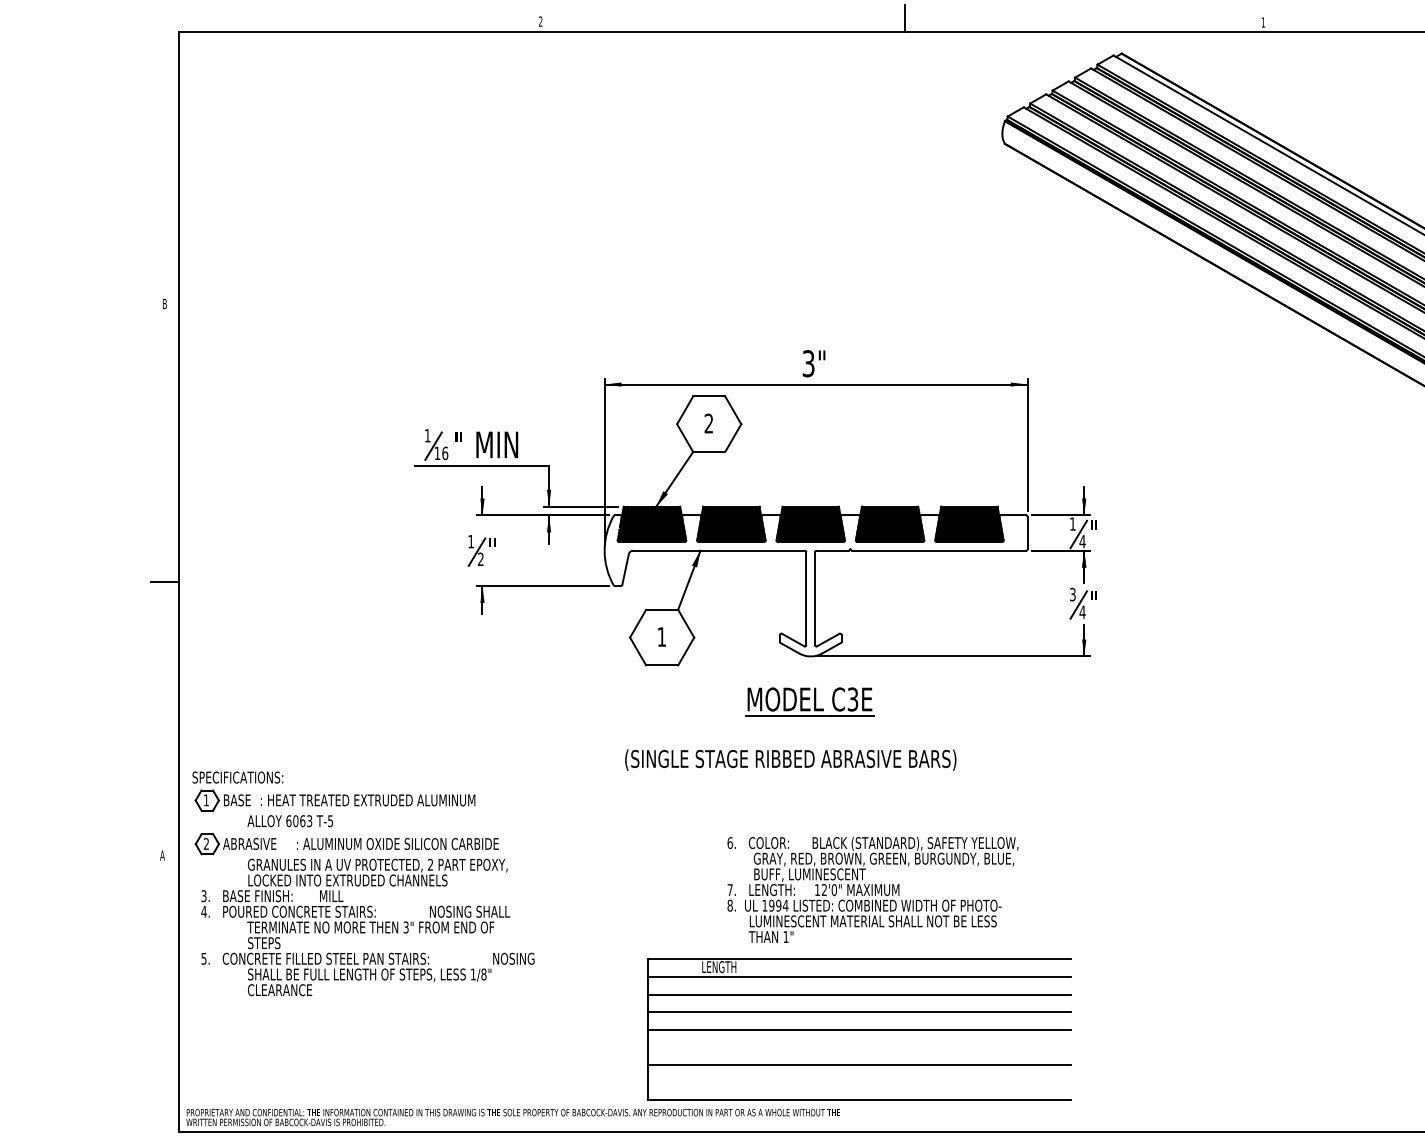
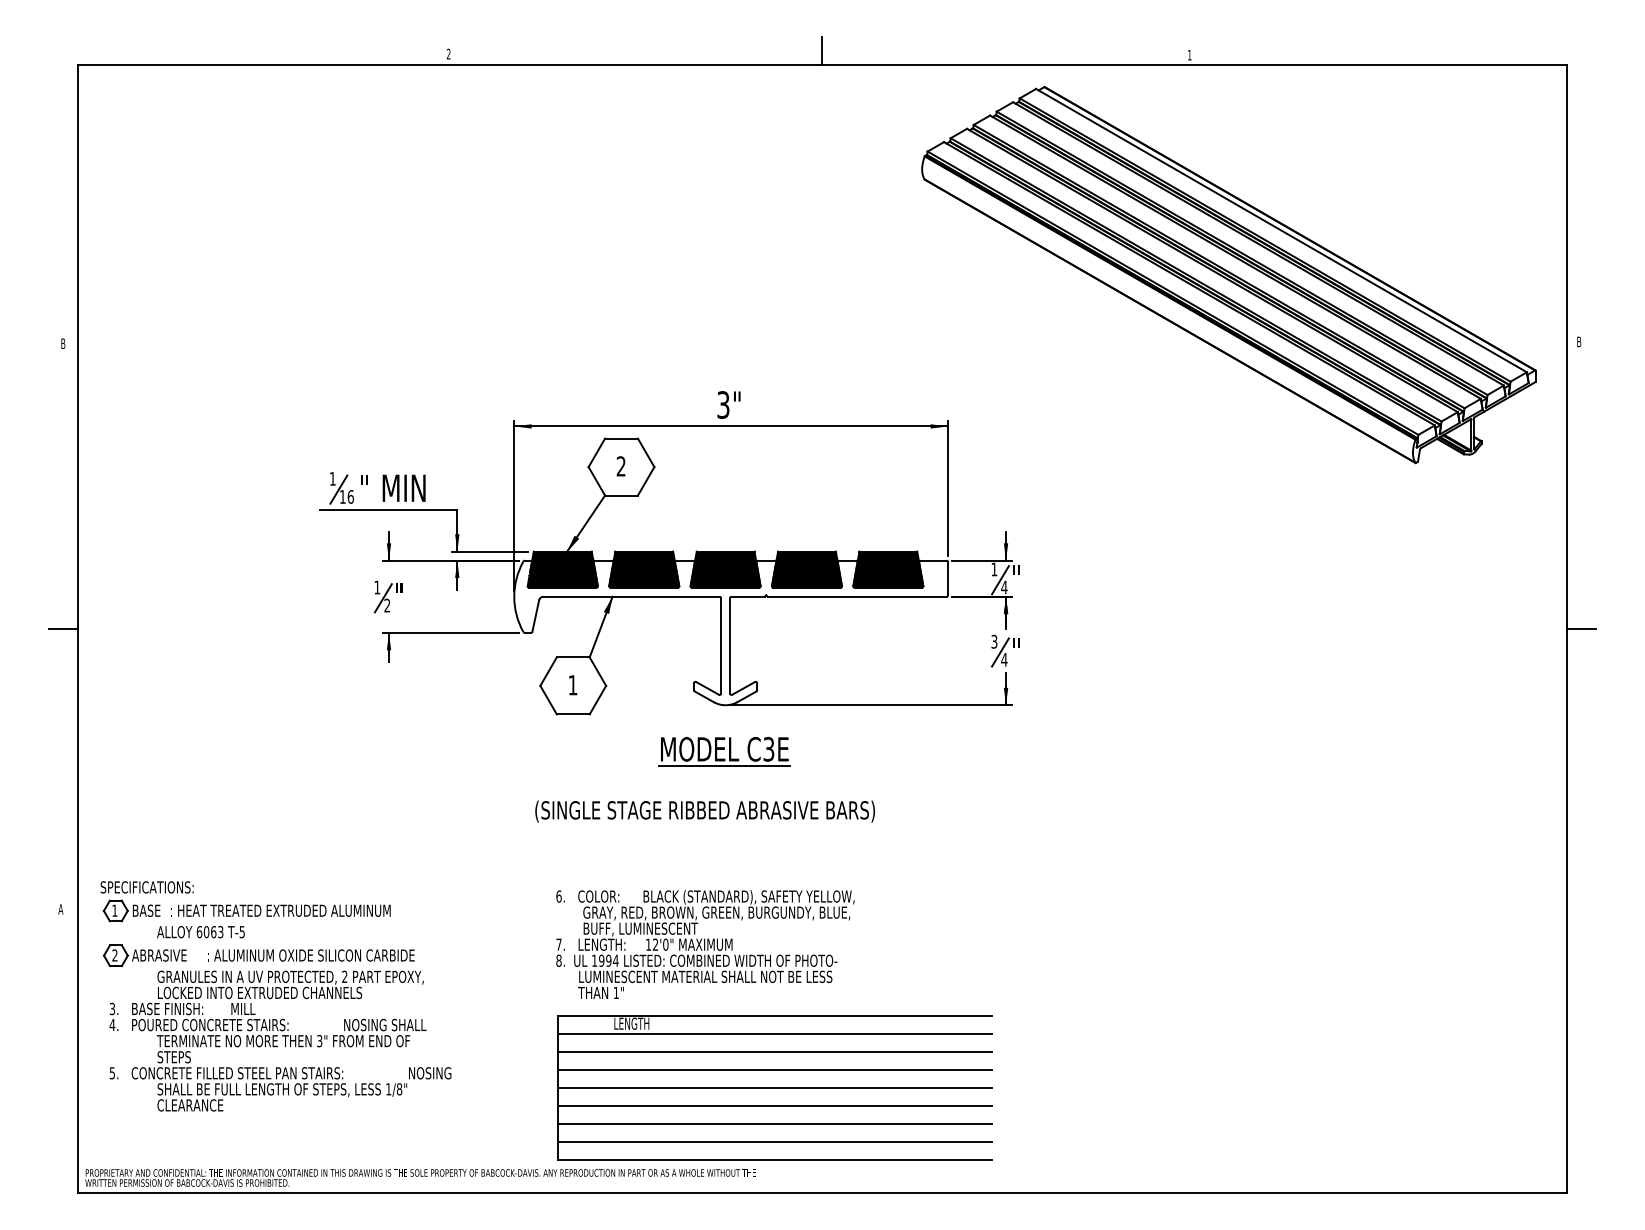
part: (363, 883) -> (275, 996), moved
text: (873, 889) -> (705, 944), moved
line: (859, 1047) -> (775, 1106), added
line: (859, 1082) -> (775, 1142), added

